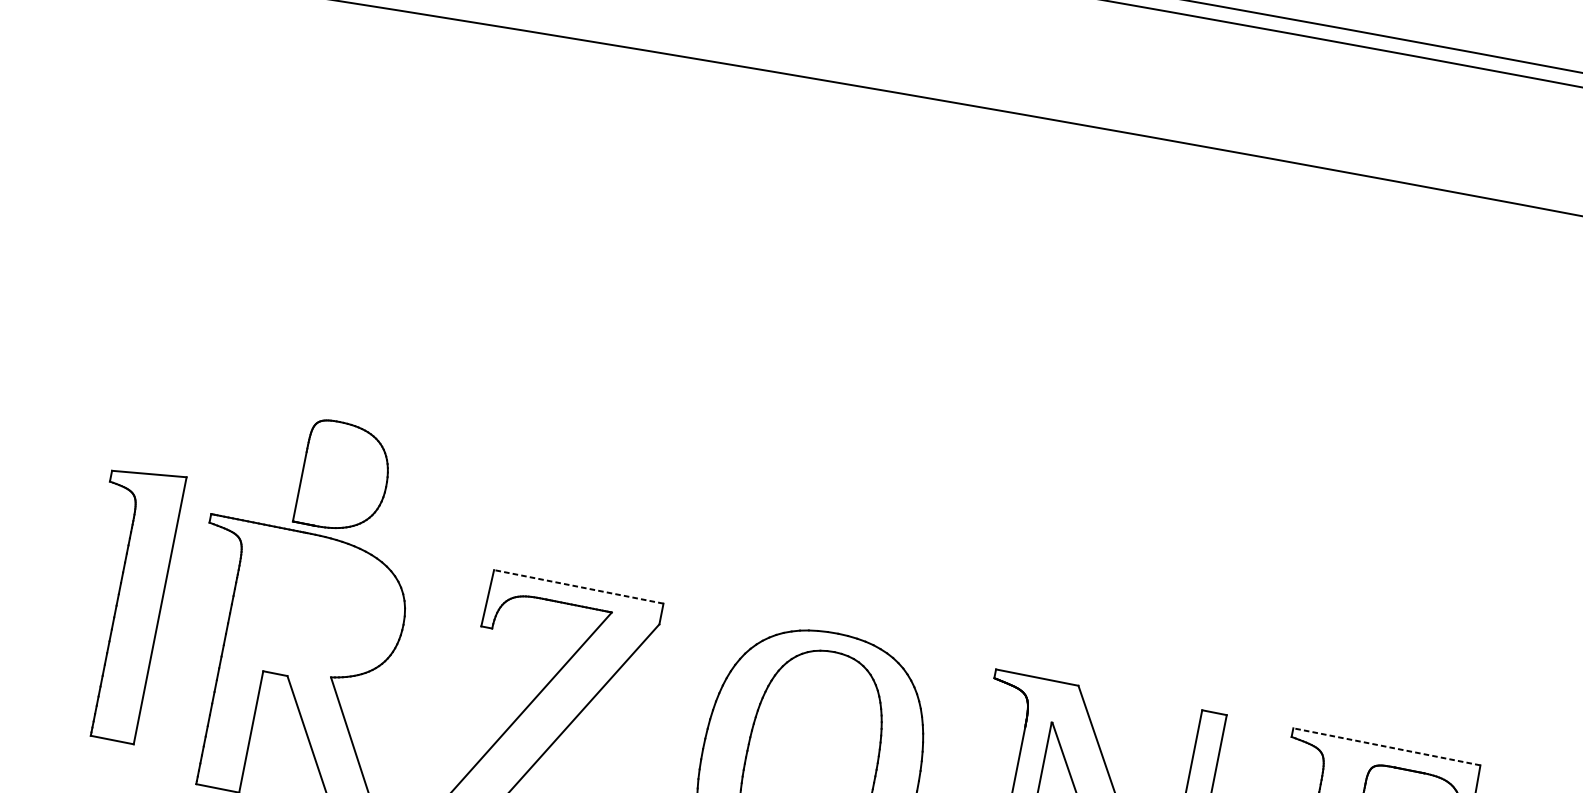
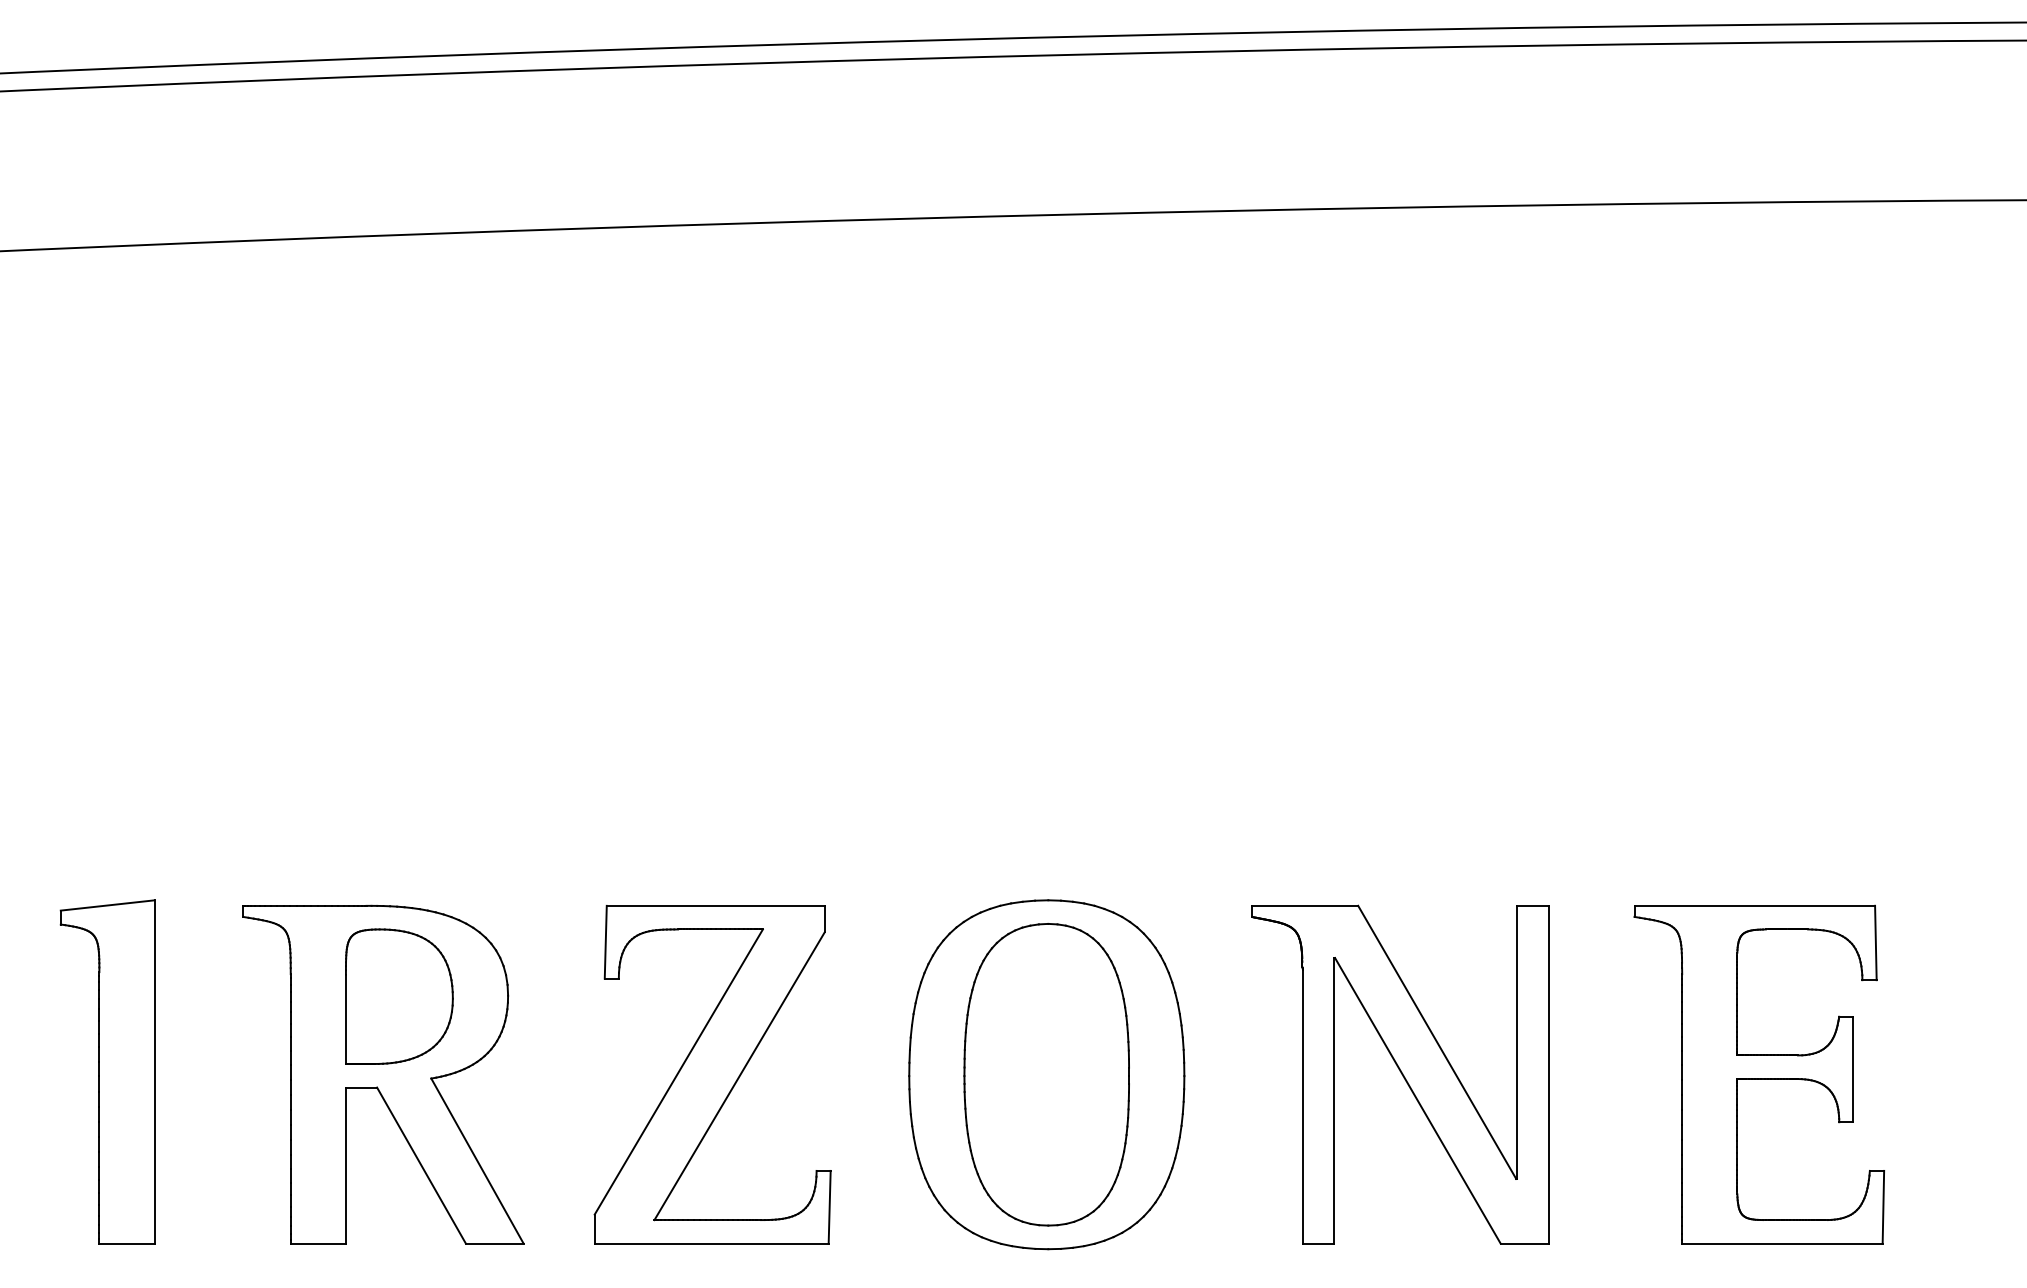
part: (344, 477) -> (399, 996), moved
line: (578, 586) -> (715, 905), dashed -> solid
part: (123, 603) -> (107, 1071), moved
line: (1386, 746) -> (1754, 905), dashed -> solid

